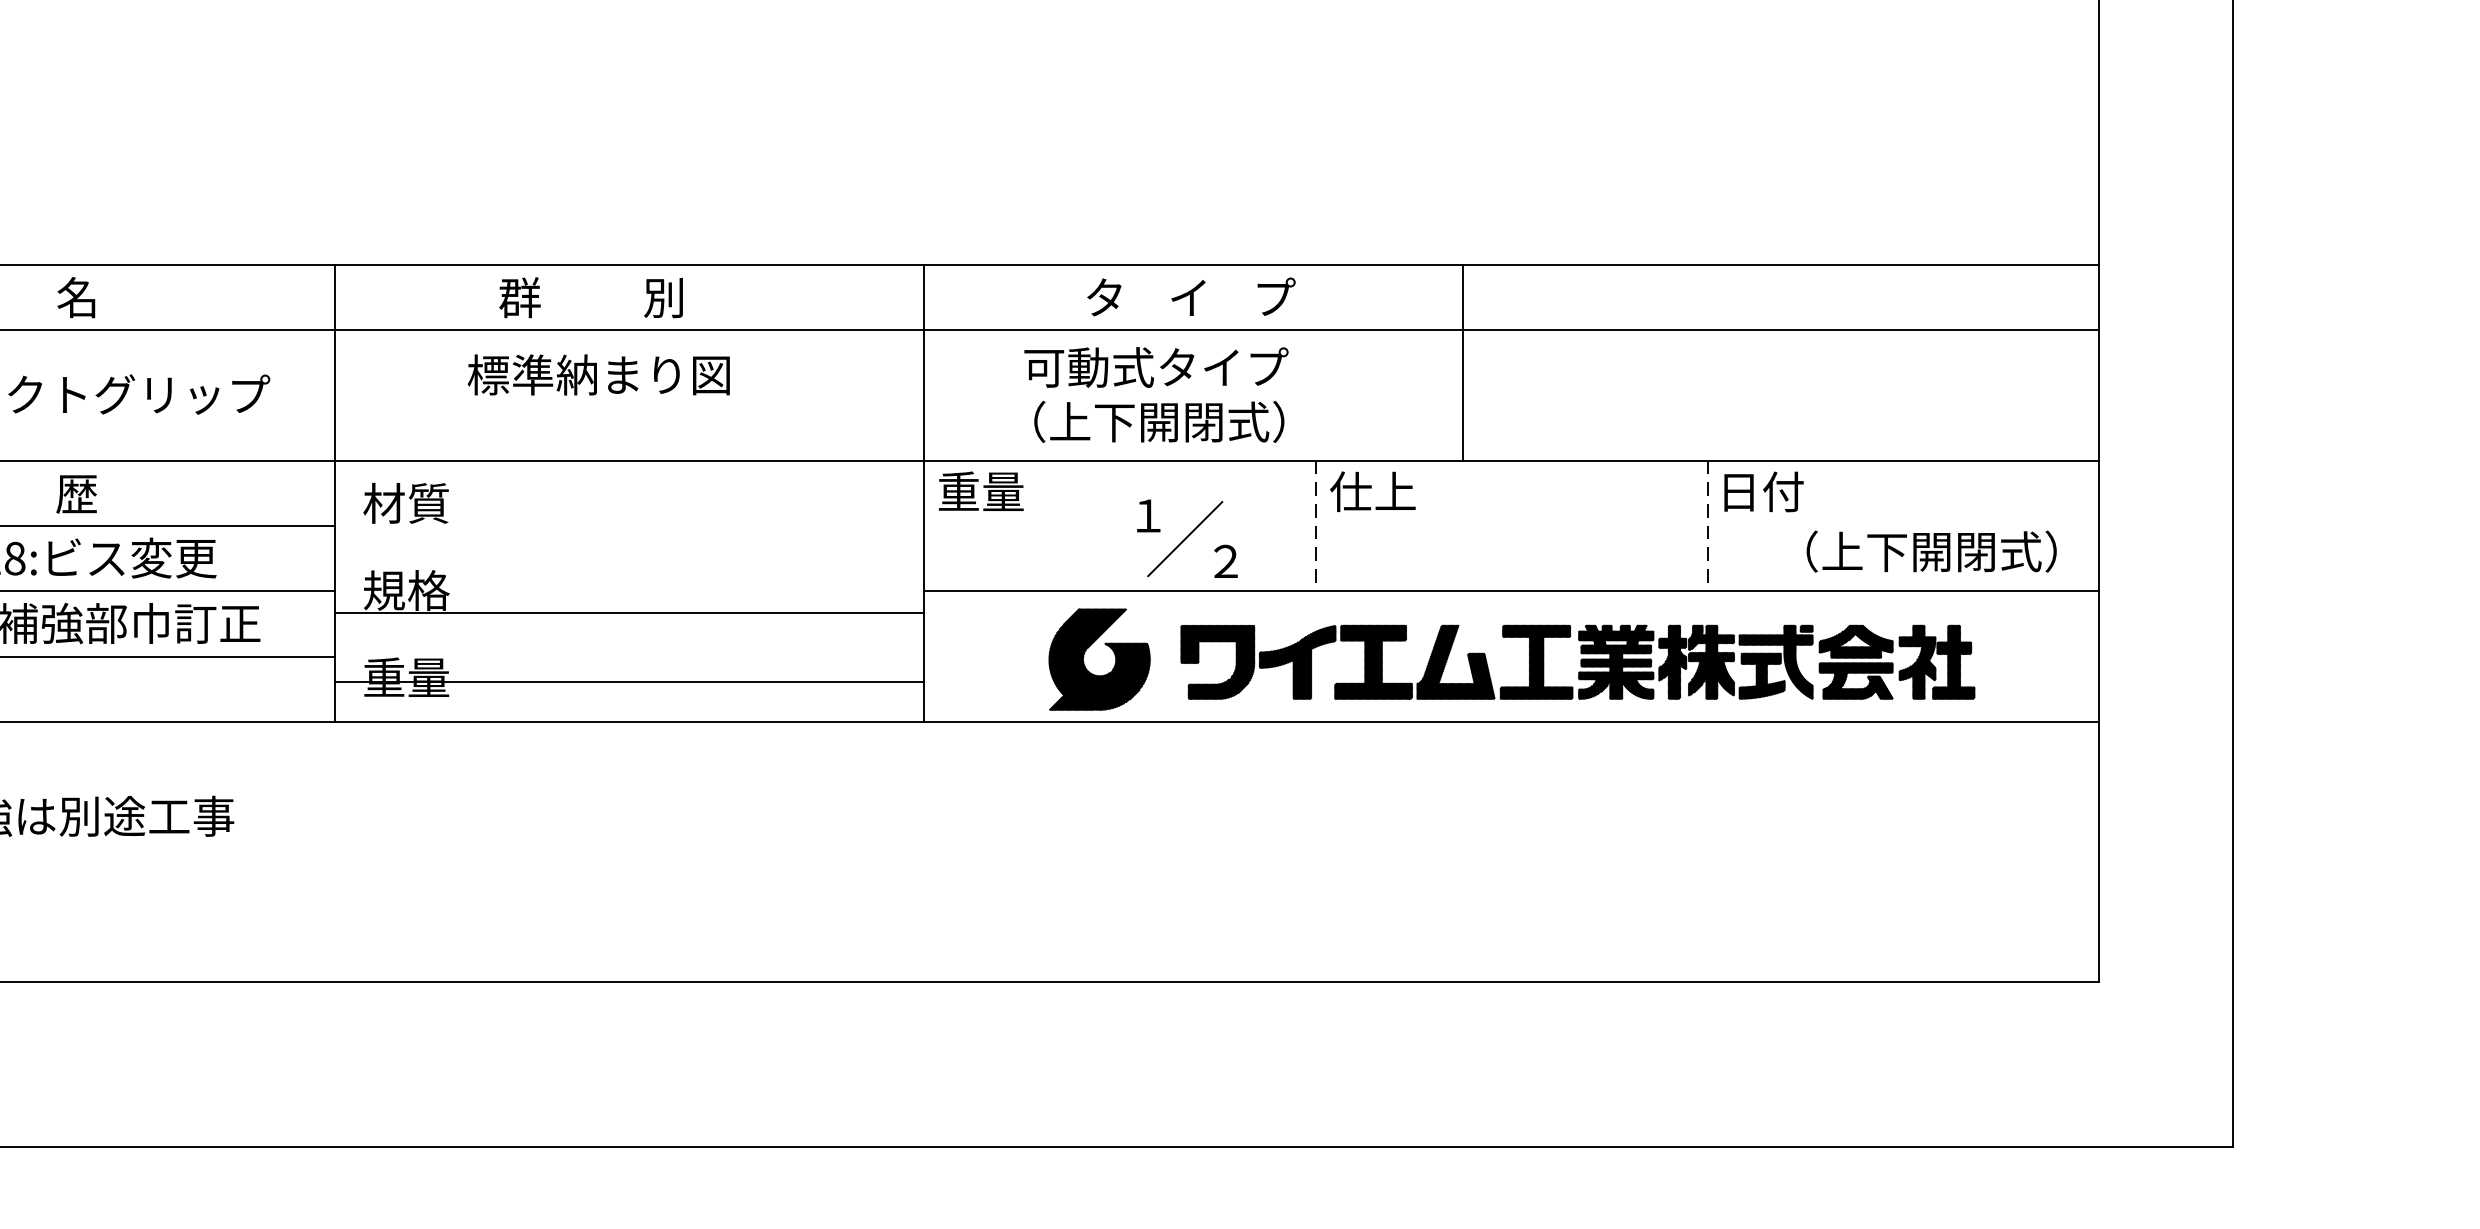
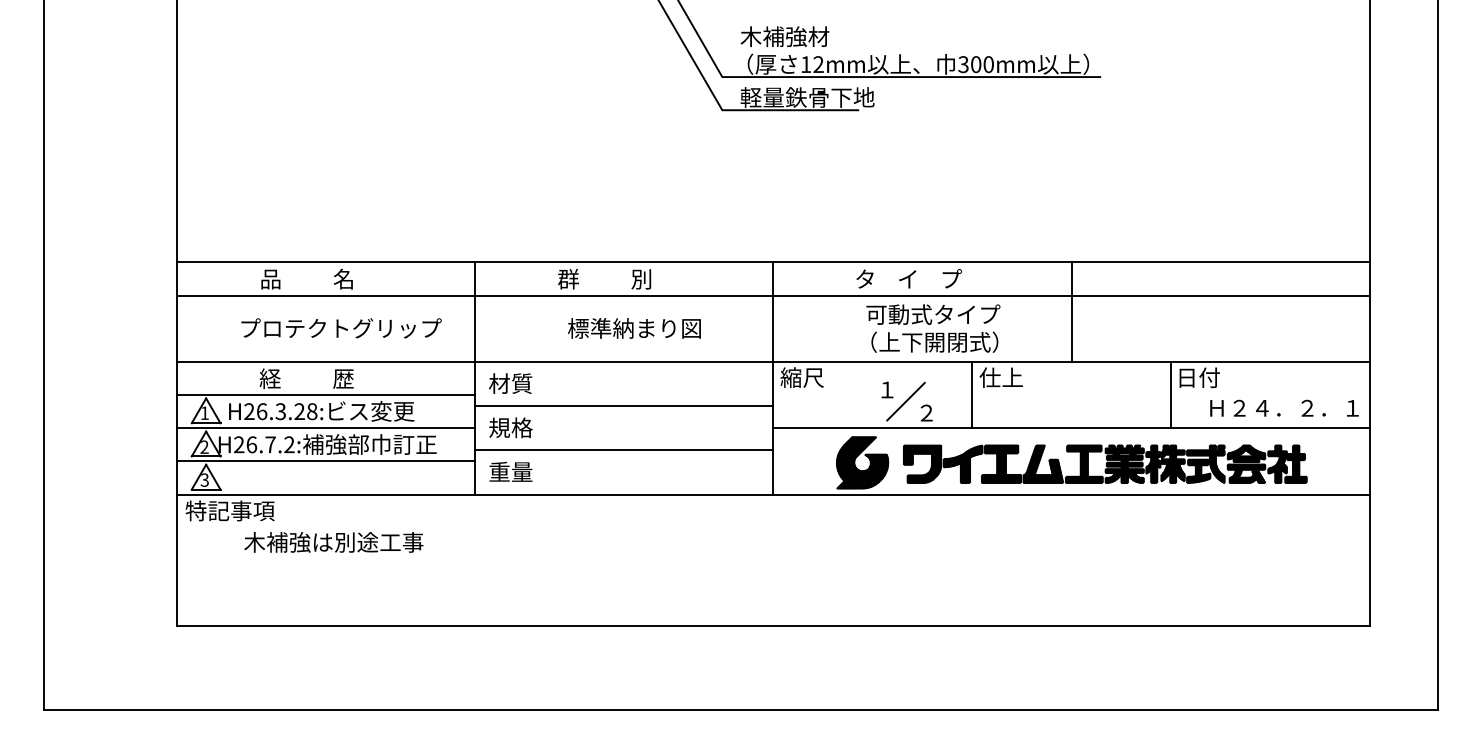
line: (1462, 361) -> (1071, 311), moved
text: (598, 375) -> (634, 328), moved
text: (1156, 394) -> (933, 328), moved
text: (979, 491) -> (801, 377), 重量 -> 縮尺
line: (1316, 526) -> (972, 395), dashed -> solid
line: (1708, 526) -> (1171, 395), dashed -> solid
text: (1931, 550) -> (1284, 407), （上下開閉式） -> Ｈ２４．２．１
line: (628, 613) -> (623, 406), moved
line: (628, 682) -> (623, 450), moved

